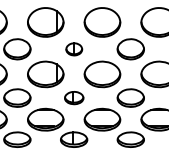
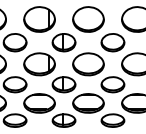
part: (74, 49) -> (64, 42), size x1.67
part: (74, 97) -> (64, 84), size x1.43

